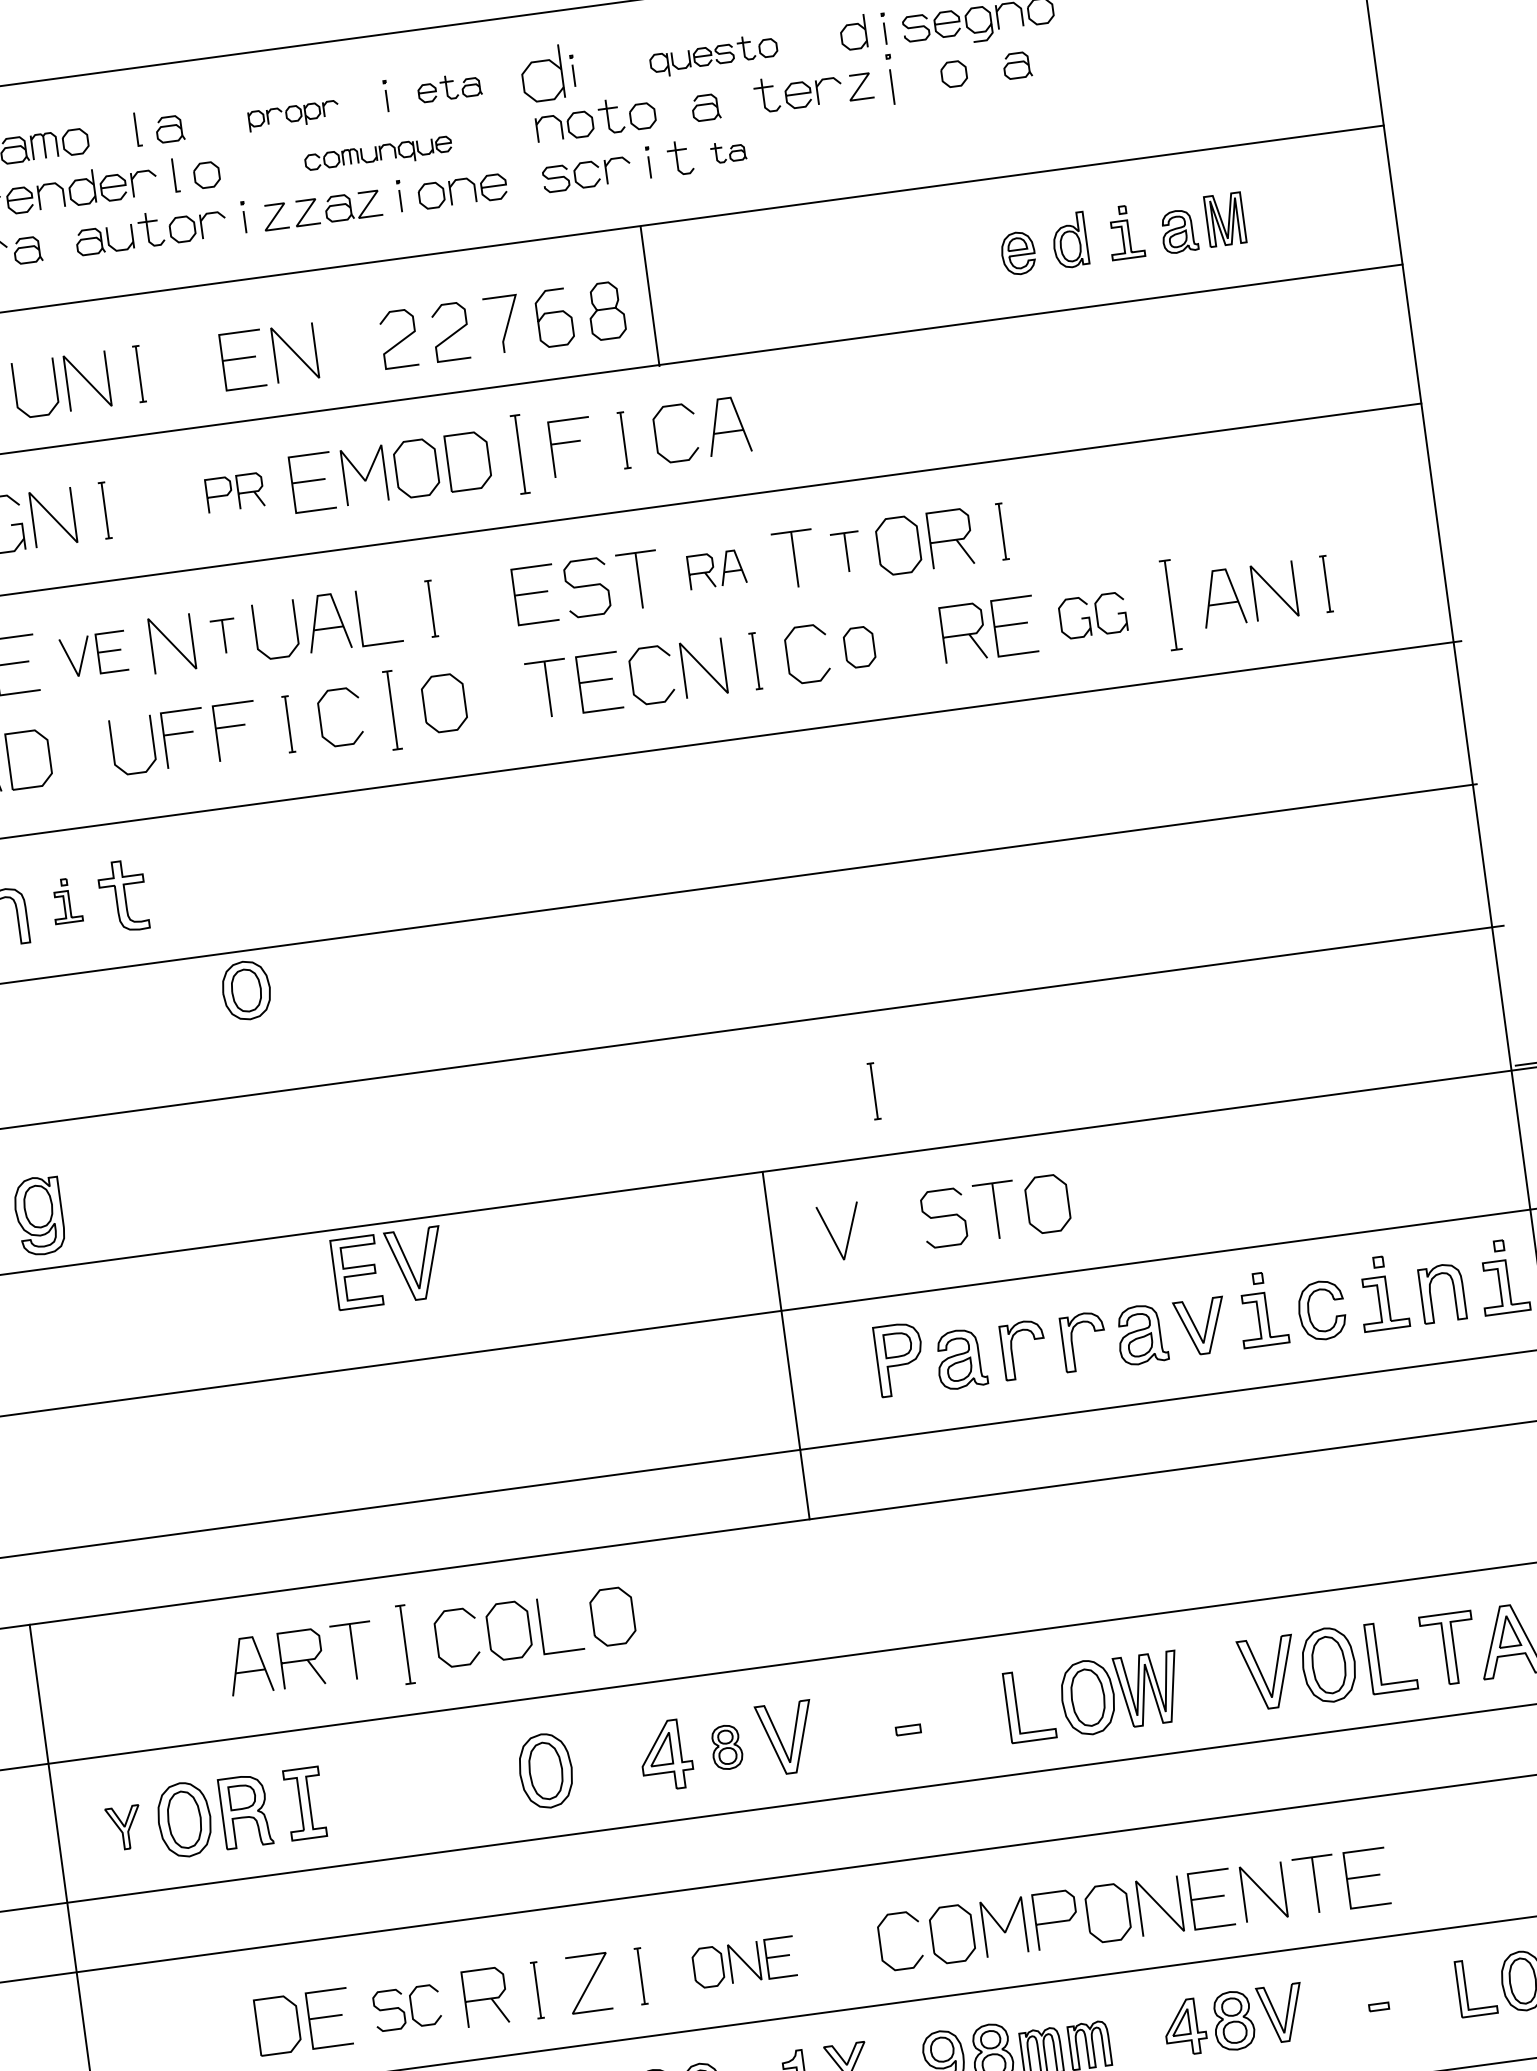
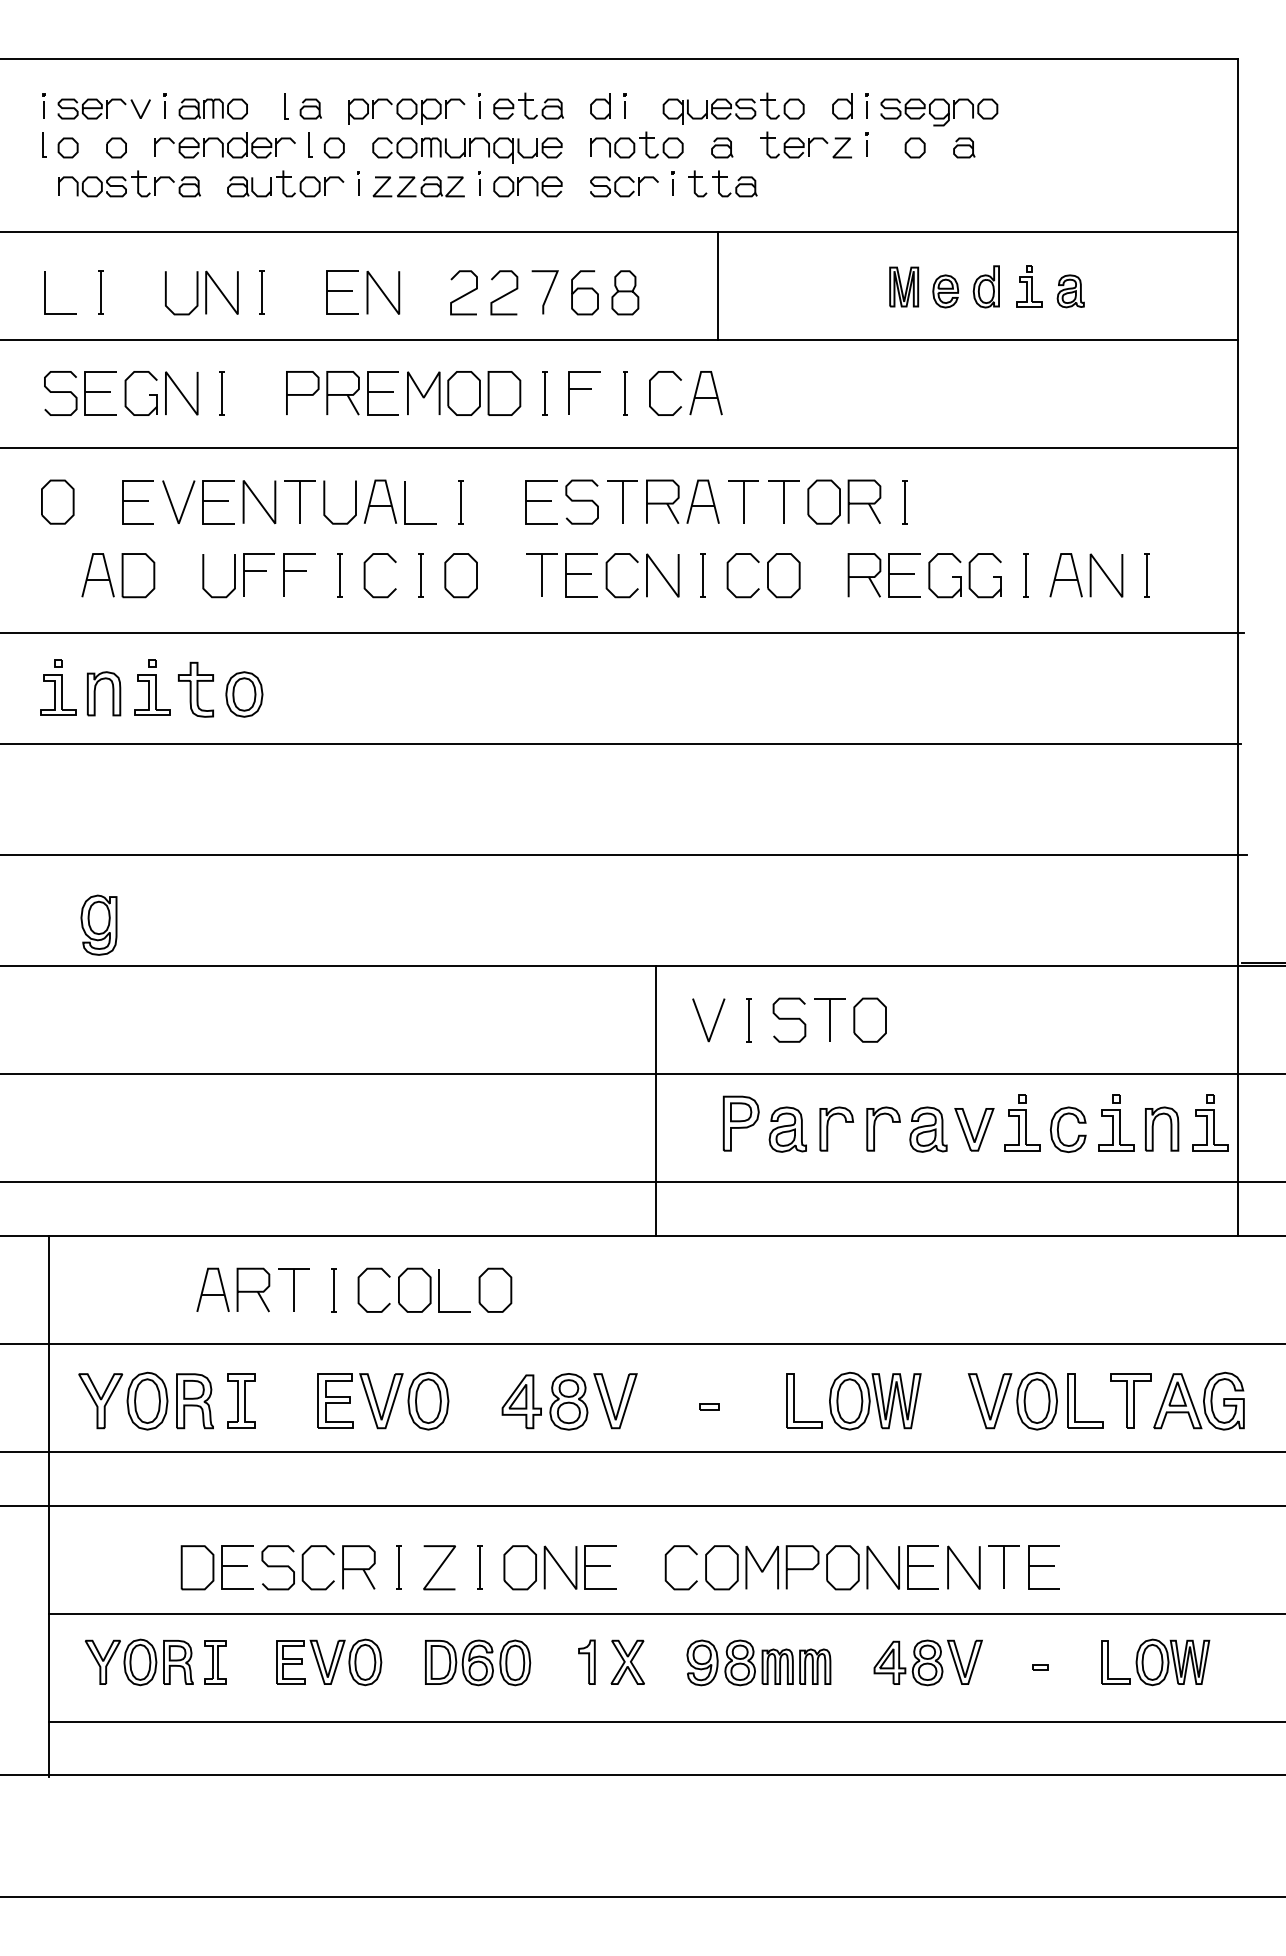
part: (713, 55) -> (733, 108), size x1.43
part: (542, 75) -> (600, 106), size x0.62
part: (890, 78) -> (866, 144), size x0.62
part: (449, 86) -> (528, 105), size x1.43
part: (293, 115) -> (406, 111), size x1.67
part: (727, 151) -> (734, 183), size x1.67
part: (378, 155) -> (467, 150), size x1.67
part: (1225, 218) -> (904, 286), moved
line: (650, 296) -> (718, 286), moved
part: (520, 454) -> (544, 393), size x0.71
part: (234, 493) -> (322, 393), size x1.67
part: (846, 551) -> (783, 501), size x1.43
part: (716, 569) -> (682, 501), size x1.67
part: (1170, 604) -> (1025, 575), size x0.62
part: (1091, 615) -> (964, 575), size x1.43
part: (223, 636) -> (299, 501), size x1.67
part: (859, 647) -> (783, 575), size x1.43
part: (93, 654) -> (198, 502), size x1.43
part: (392, 710) -> (420, 575), size x0.71
part: (66, 900) -> (152, 687), size x1.67
part: (246, 990) -> (244, 694), moved
part: (873, 1091) -> (748, 1020), moved
part: (397, 1266) -> (367, 1400), moved
part: (404, 1645) -> (333, 1290), size x0.71
part: (726, 1747) -> (568, 1401), size x1.67
part: (124, 1828) -> (100, 1401), size x1.67
part: (743, 1962) -> (559, 1567), size x1.43
part: (406, 2007) -> (297, 1567), size x1.43

